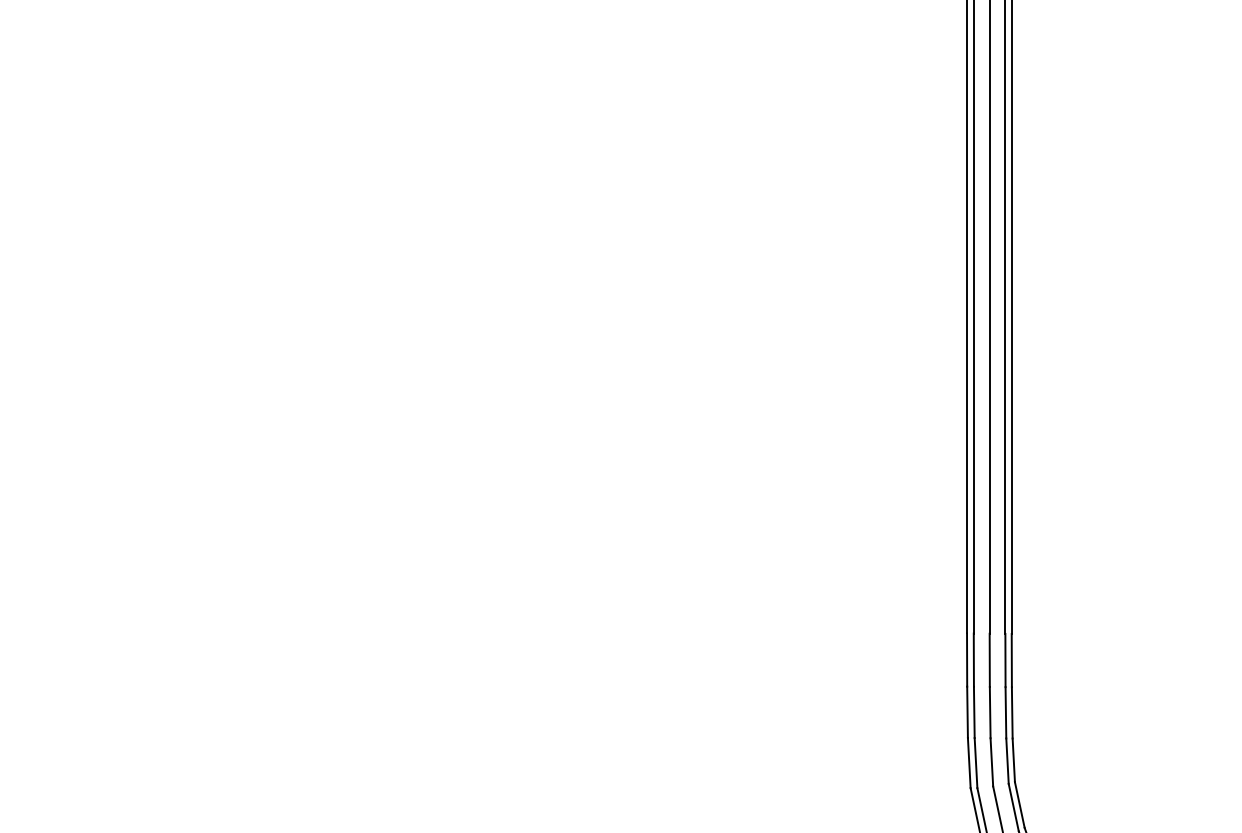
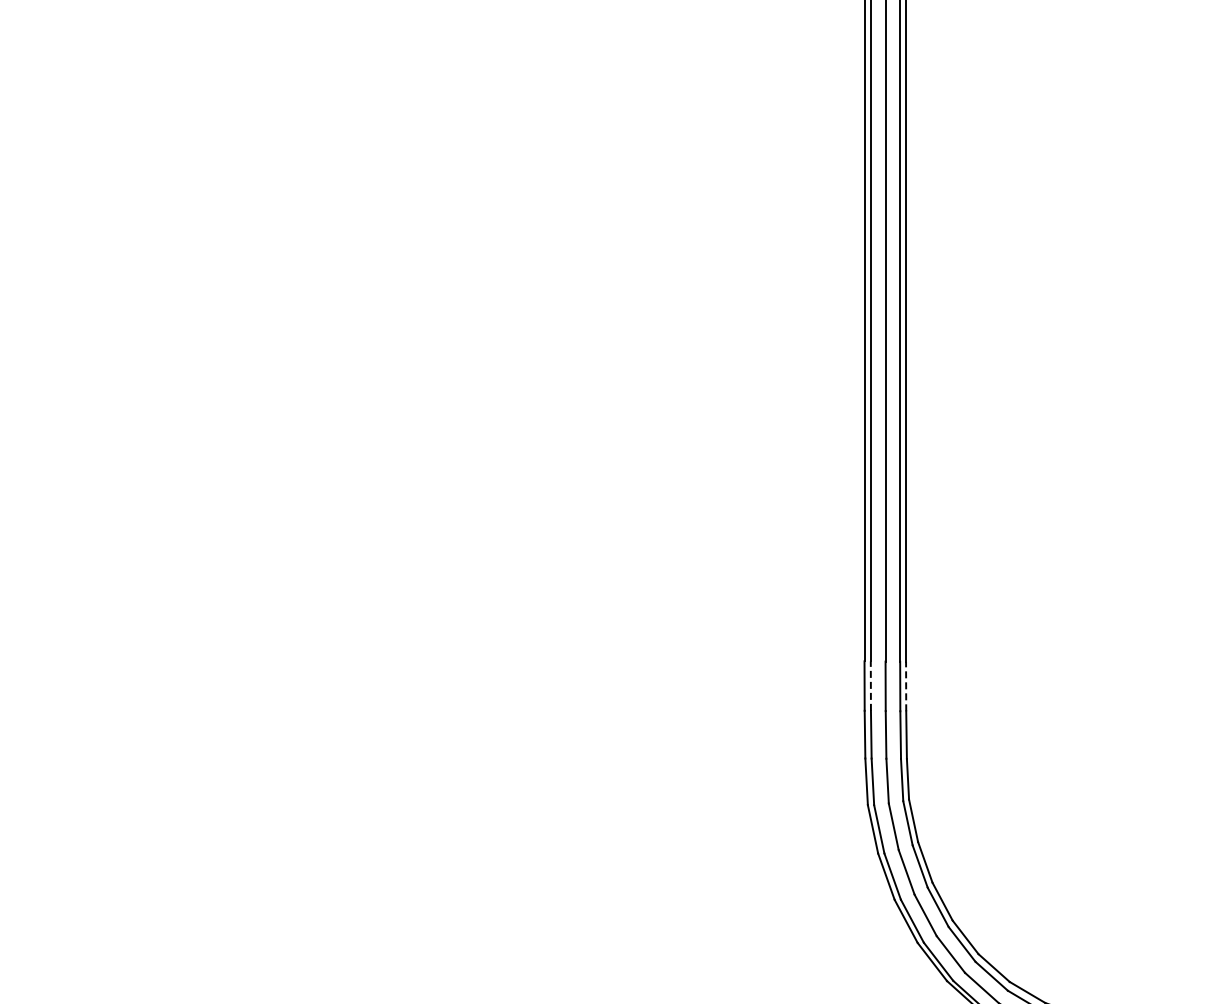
line: (973, 660) -> (870, 686), solid -> dashed
line: (1012, 660) -> (906, 686), solid -> dashed

